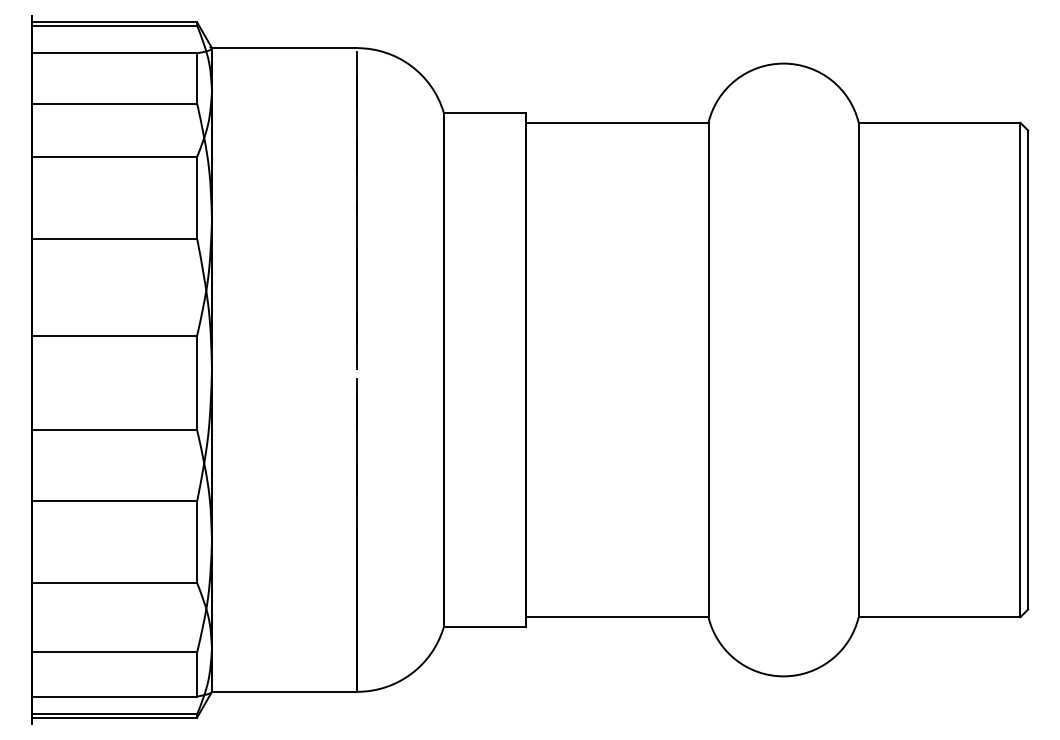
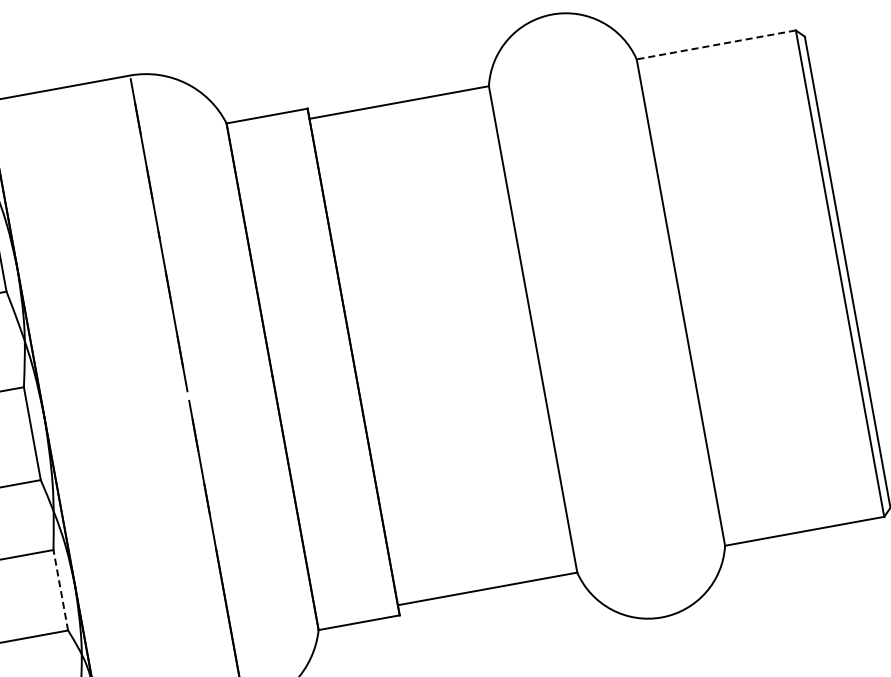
line: (939, 122) -> (716, 44), solid -> dashed
line: (197, 542) -> (61, 590), solid -> dashed

